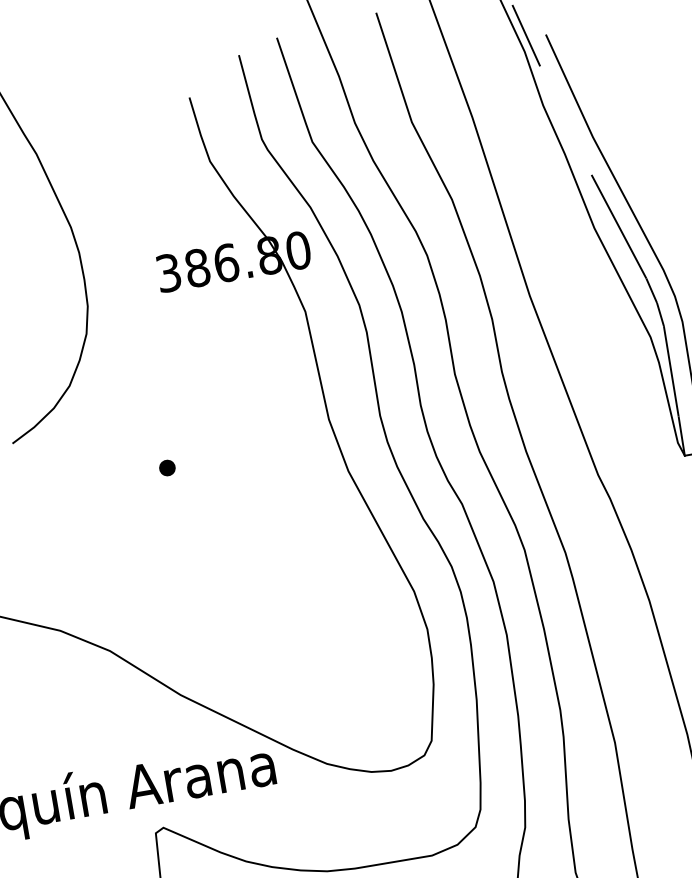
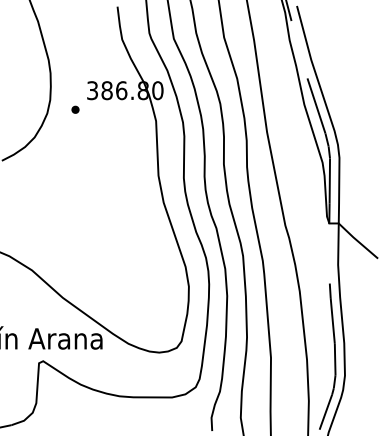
part: (167, 467) -> (75, 109), moved

